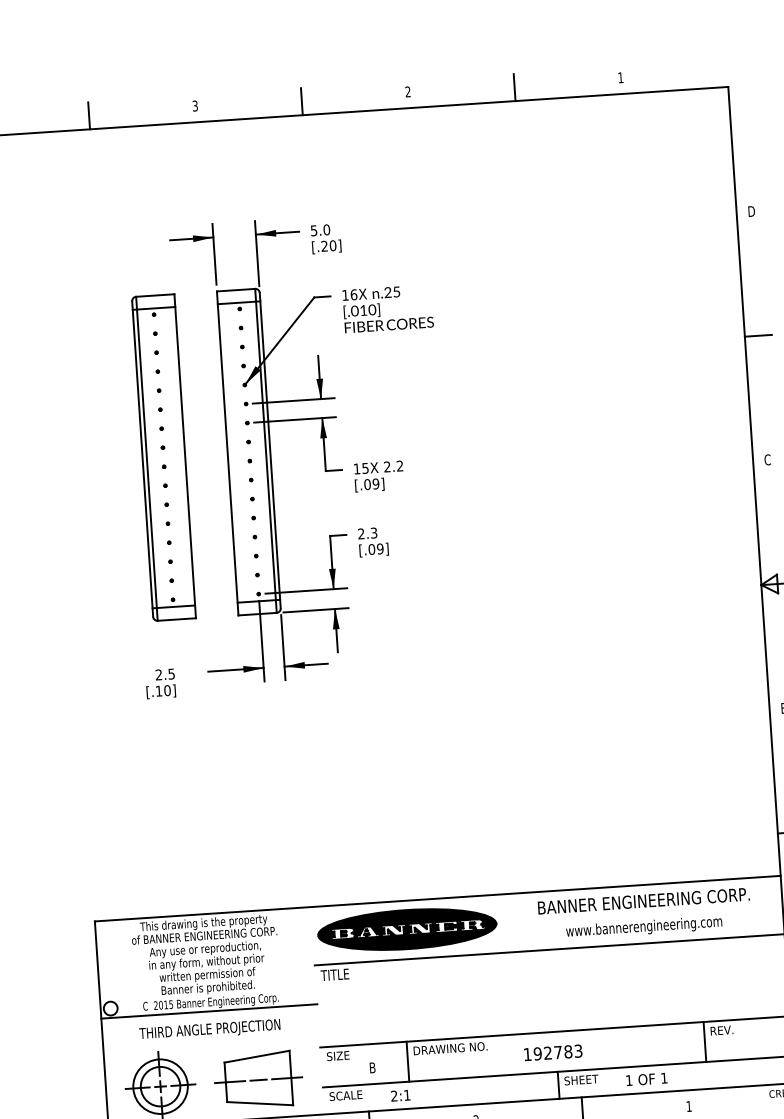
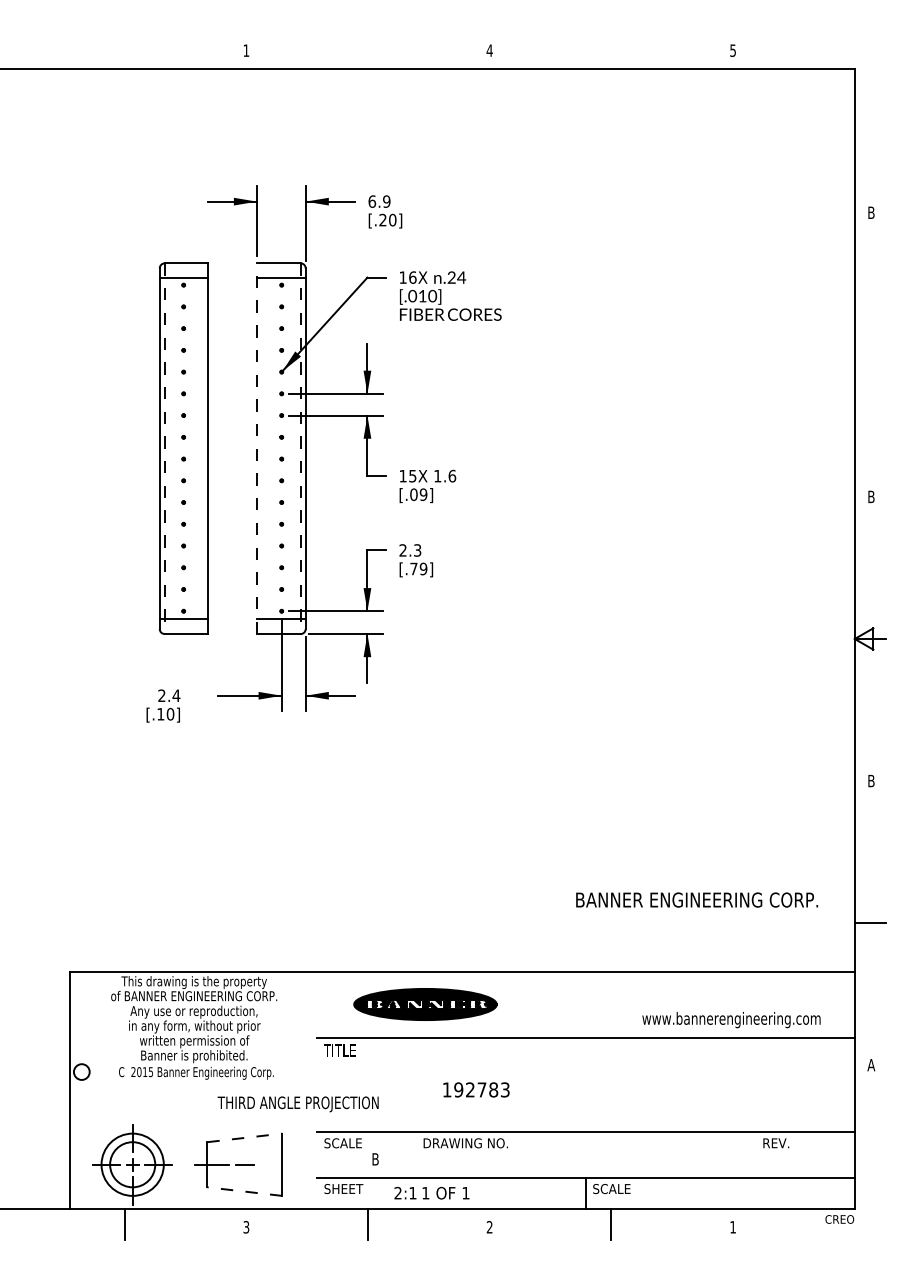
text: (620, 77) -> (732, 50), 1 -> 5
line: (514, 87) -> (611, 53), removed
text: (407, 91) -> (489, 50), 2 -> 4
line: (302, 101) -> (368, 53), removed
text: (195, 105) -> (246, 50), 3 -> 1
line: (88, 115) -> (124, 53), removed
text: (752, 211) -> (872, 212), D -> B
text: (320, 230) -> (379, 201), 5.0 -> 6.9
text: (396, 291) -> (461, 277), .25 -> .24
line: (757, 335) -> (869, 354), removed
line: (265, 451) -> (300, 449), solid -> dashed
line: (228, 453) -> (257, 448), solid -> dashed
line: (146, 459) -> (164, 449), solid -> dashed
text: (766, 459) -> (870, 496), C -> B
text: (394, 465) -> (445, 475), 2.2 -> 1.6
text: (371, 549) -> (413, 568), [.09] -> [.79]
text: (171, 673) -> (176, 695), 2.5 -> 2.4
text: (644, 900) -> (697, 899), moved
text: (644, 927) -> (731, 1020), moved
part: (407, 929) -> (425, 1004), size x0.7
line: (208, 1011) -> (193, 1082), removed
text: (209, 1030) -> (297, 1104), moved
line: (704, 1041) -> (755, 1154), removed
text: (553, 1052) -> (476, 1089), moved
text: (346, 1055) -> (346, 1143), SIZE -> SCALE
line: (256, 1056) -> (244, 1137), solid -> dashed
line: (408, 1061) -> (416, 1154), removed
line: (287, 1078) -> (277, 1164), removed
text: (646, 1078) -> (445, 1192), moved
text: (585, 1080) -> (616, 1189), SHEET -> SCALE
text: (349, 1095) -> (347, 1189), SCALE -> SHEET
line: (259, 1103) -> (244, 1191), solid -> dashed

